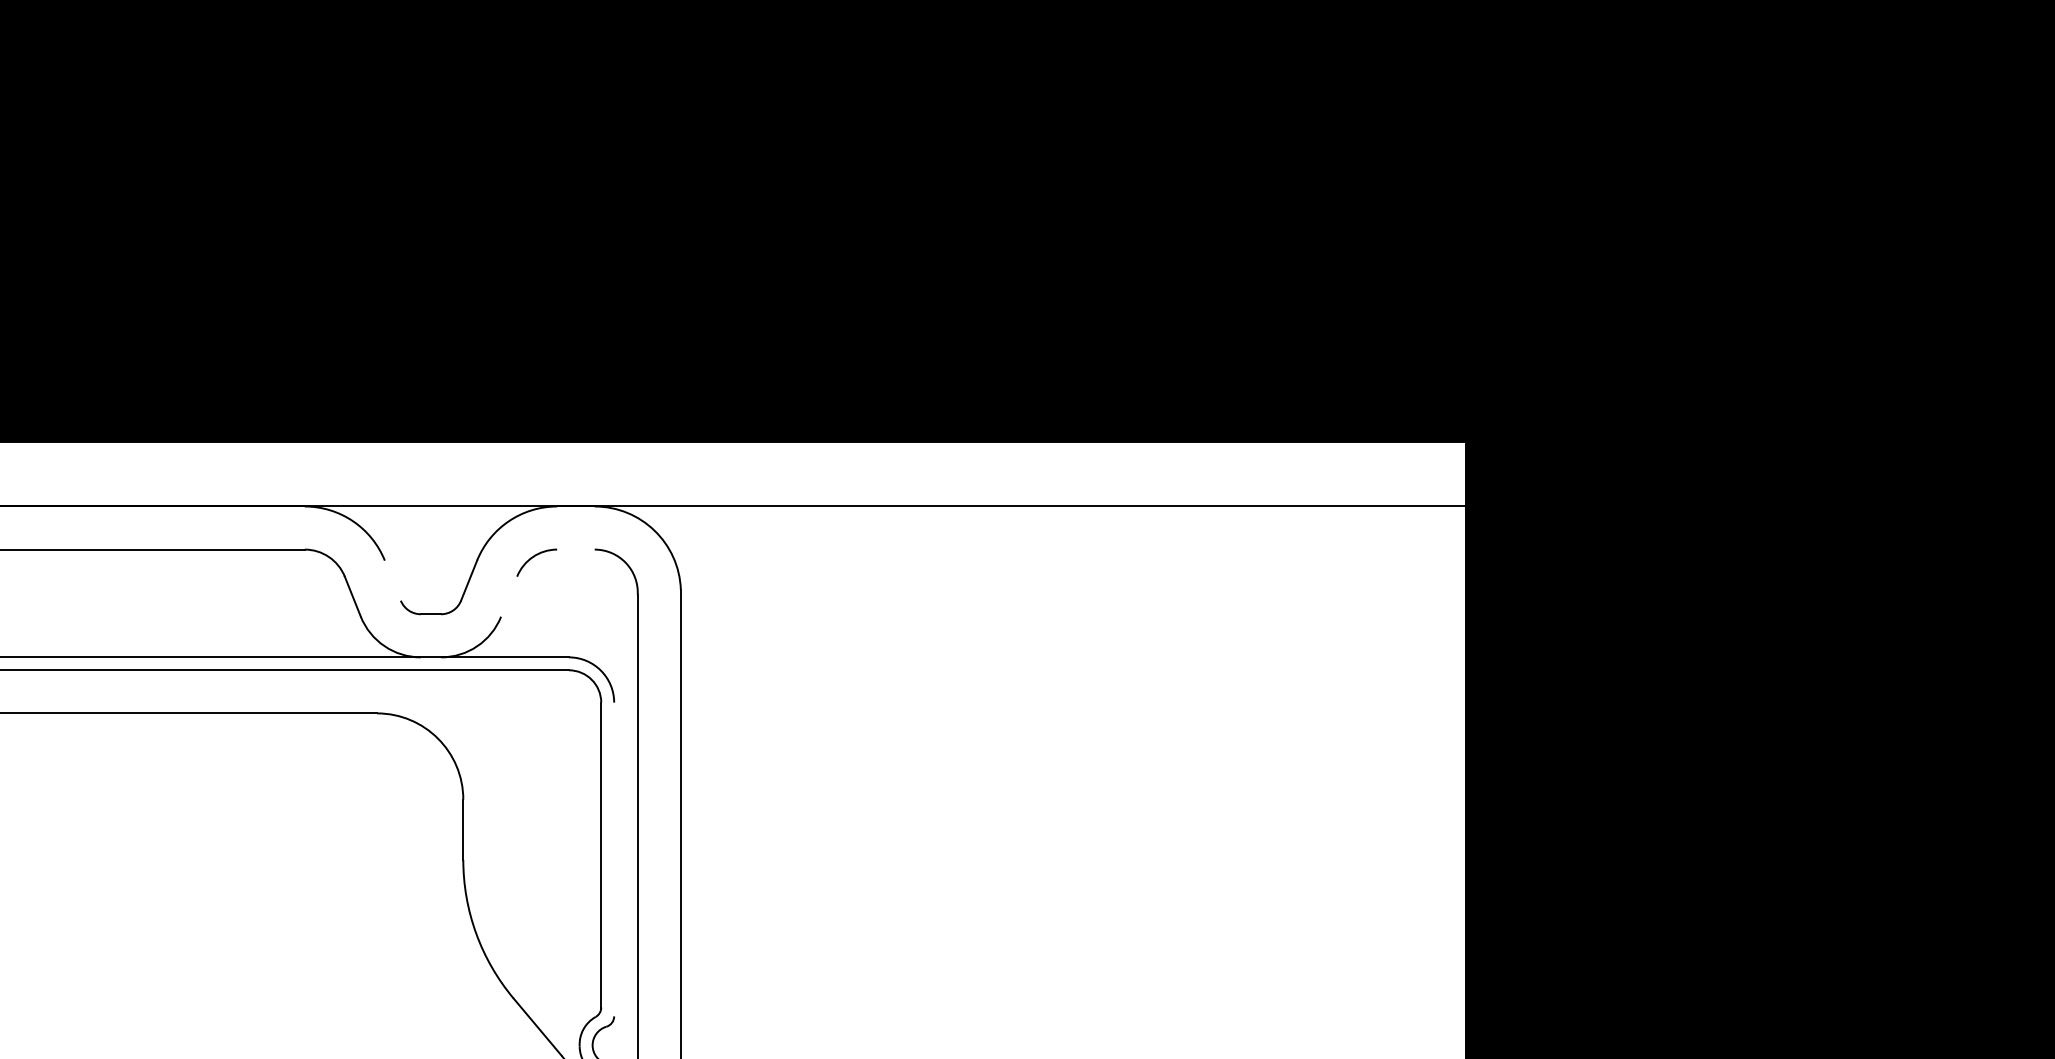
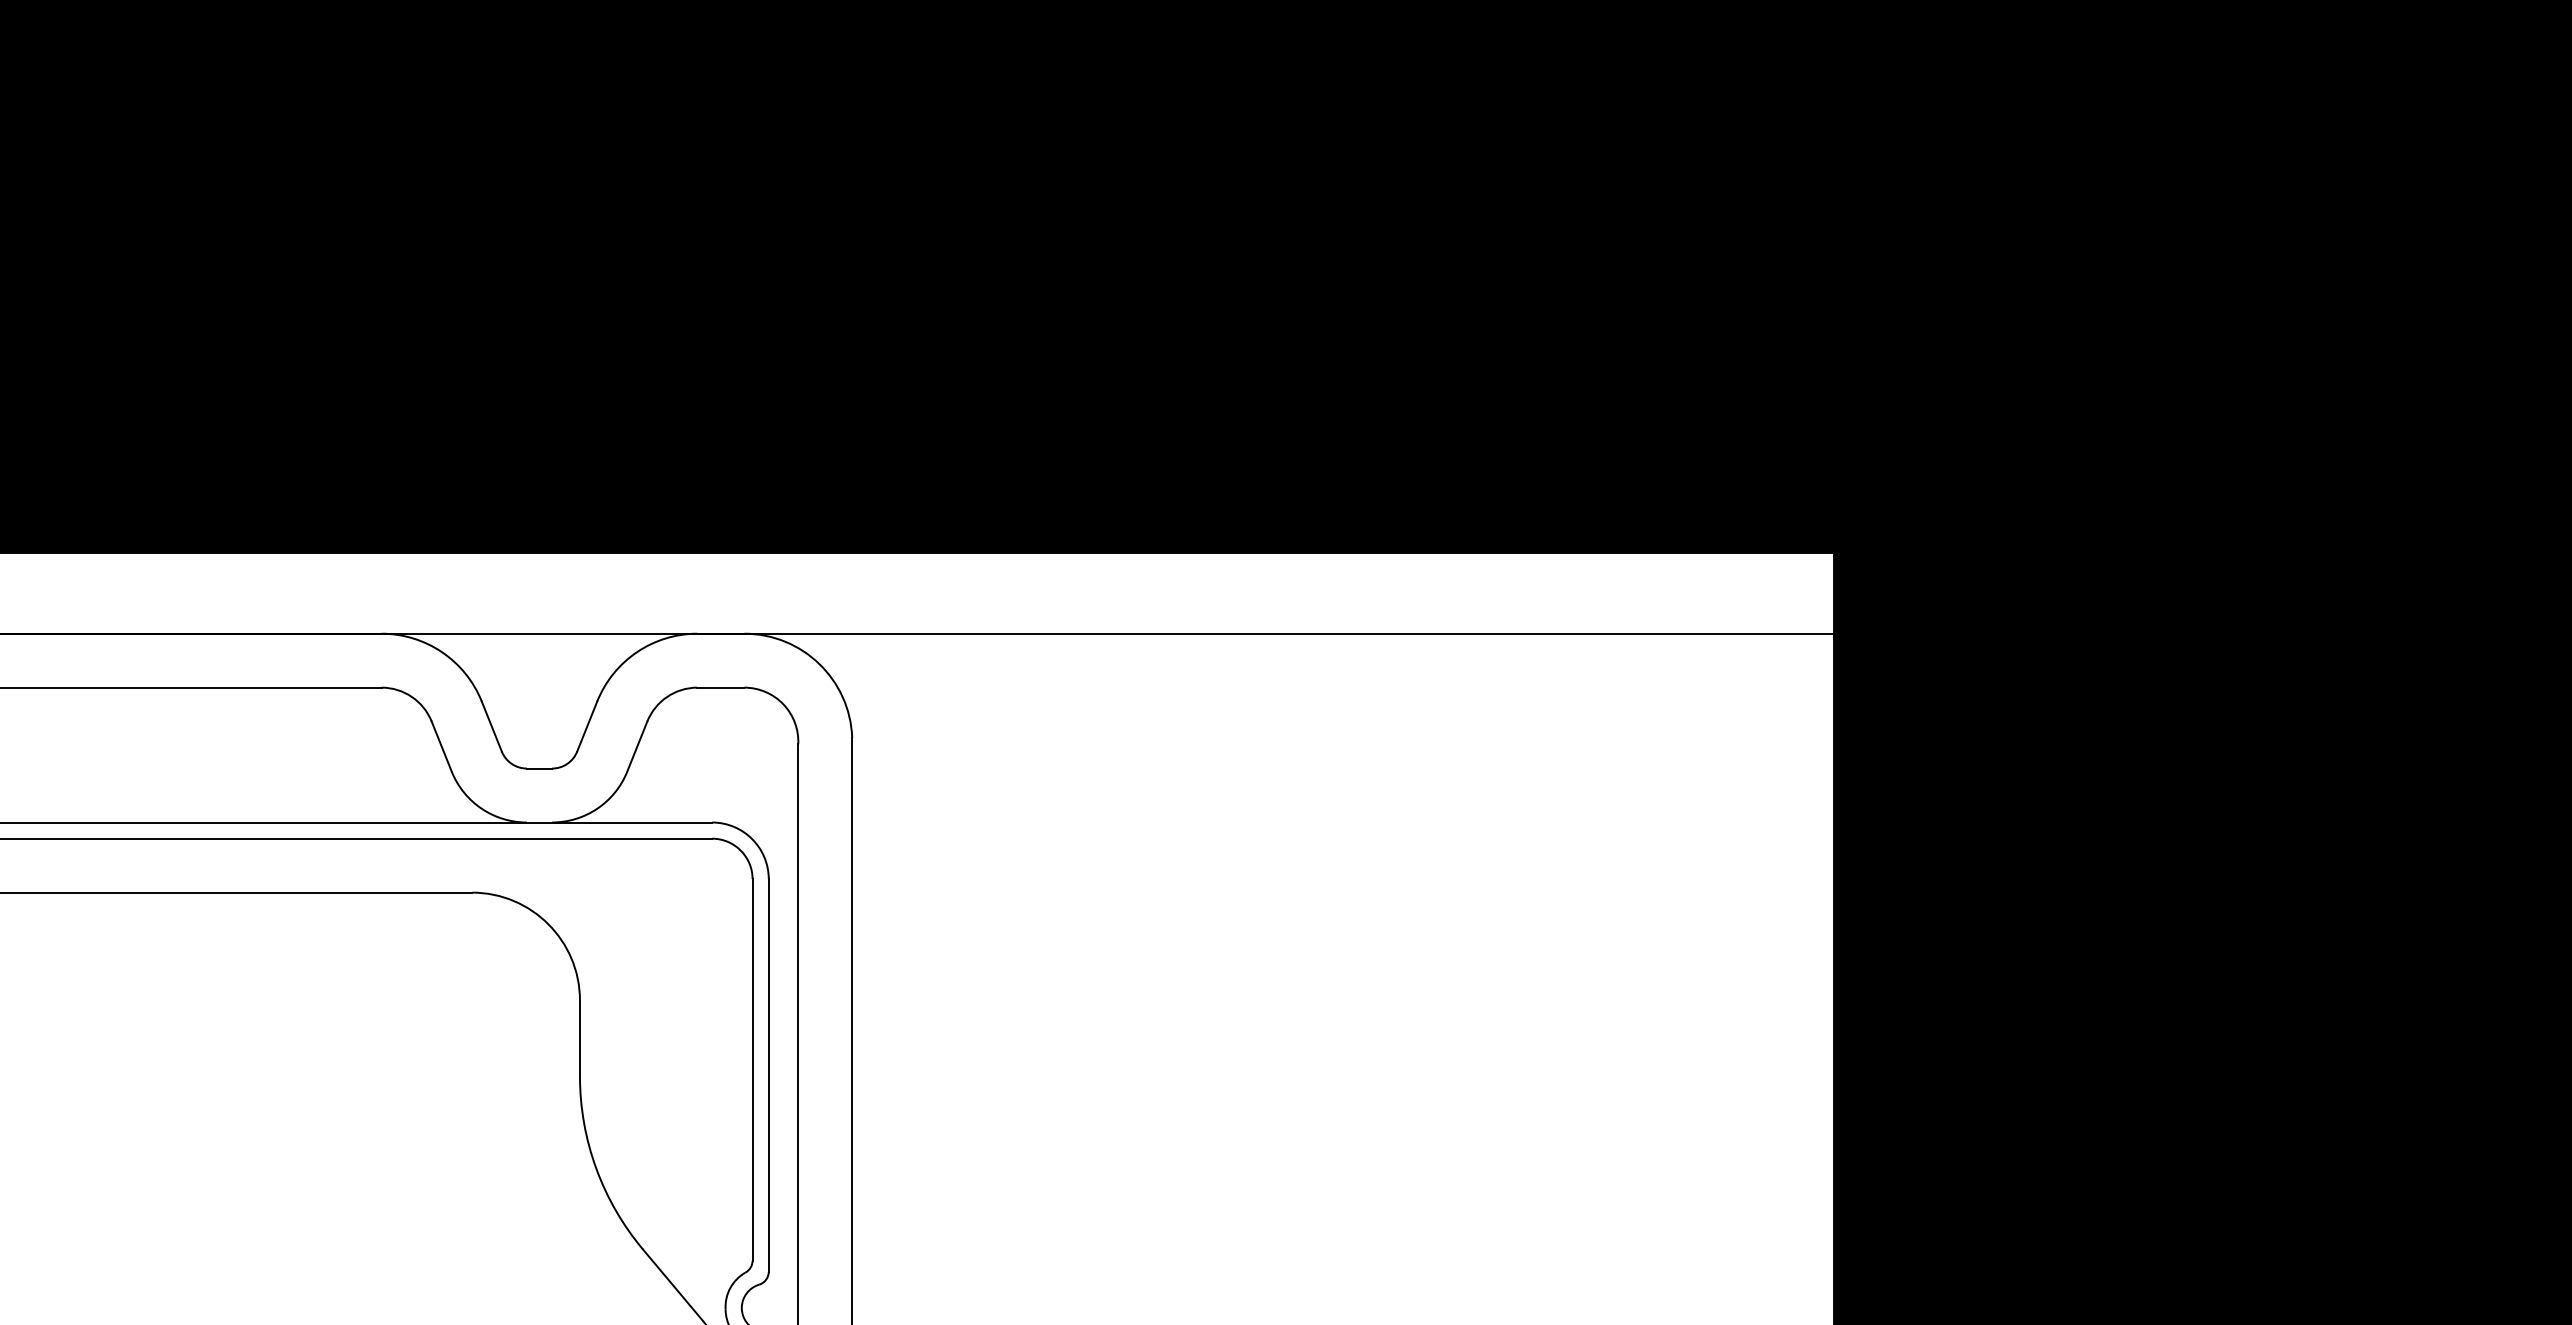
line: (575, 549) -> (720, 687), added
line: (392, 580) -> (491, 726), added
line: (509, 596) -> (637, 746), added
line: (614, 859) -> (769, 1075), added

